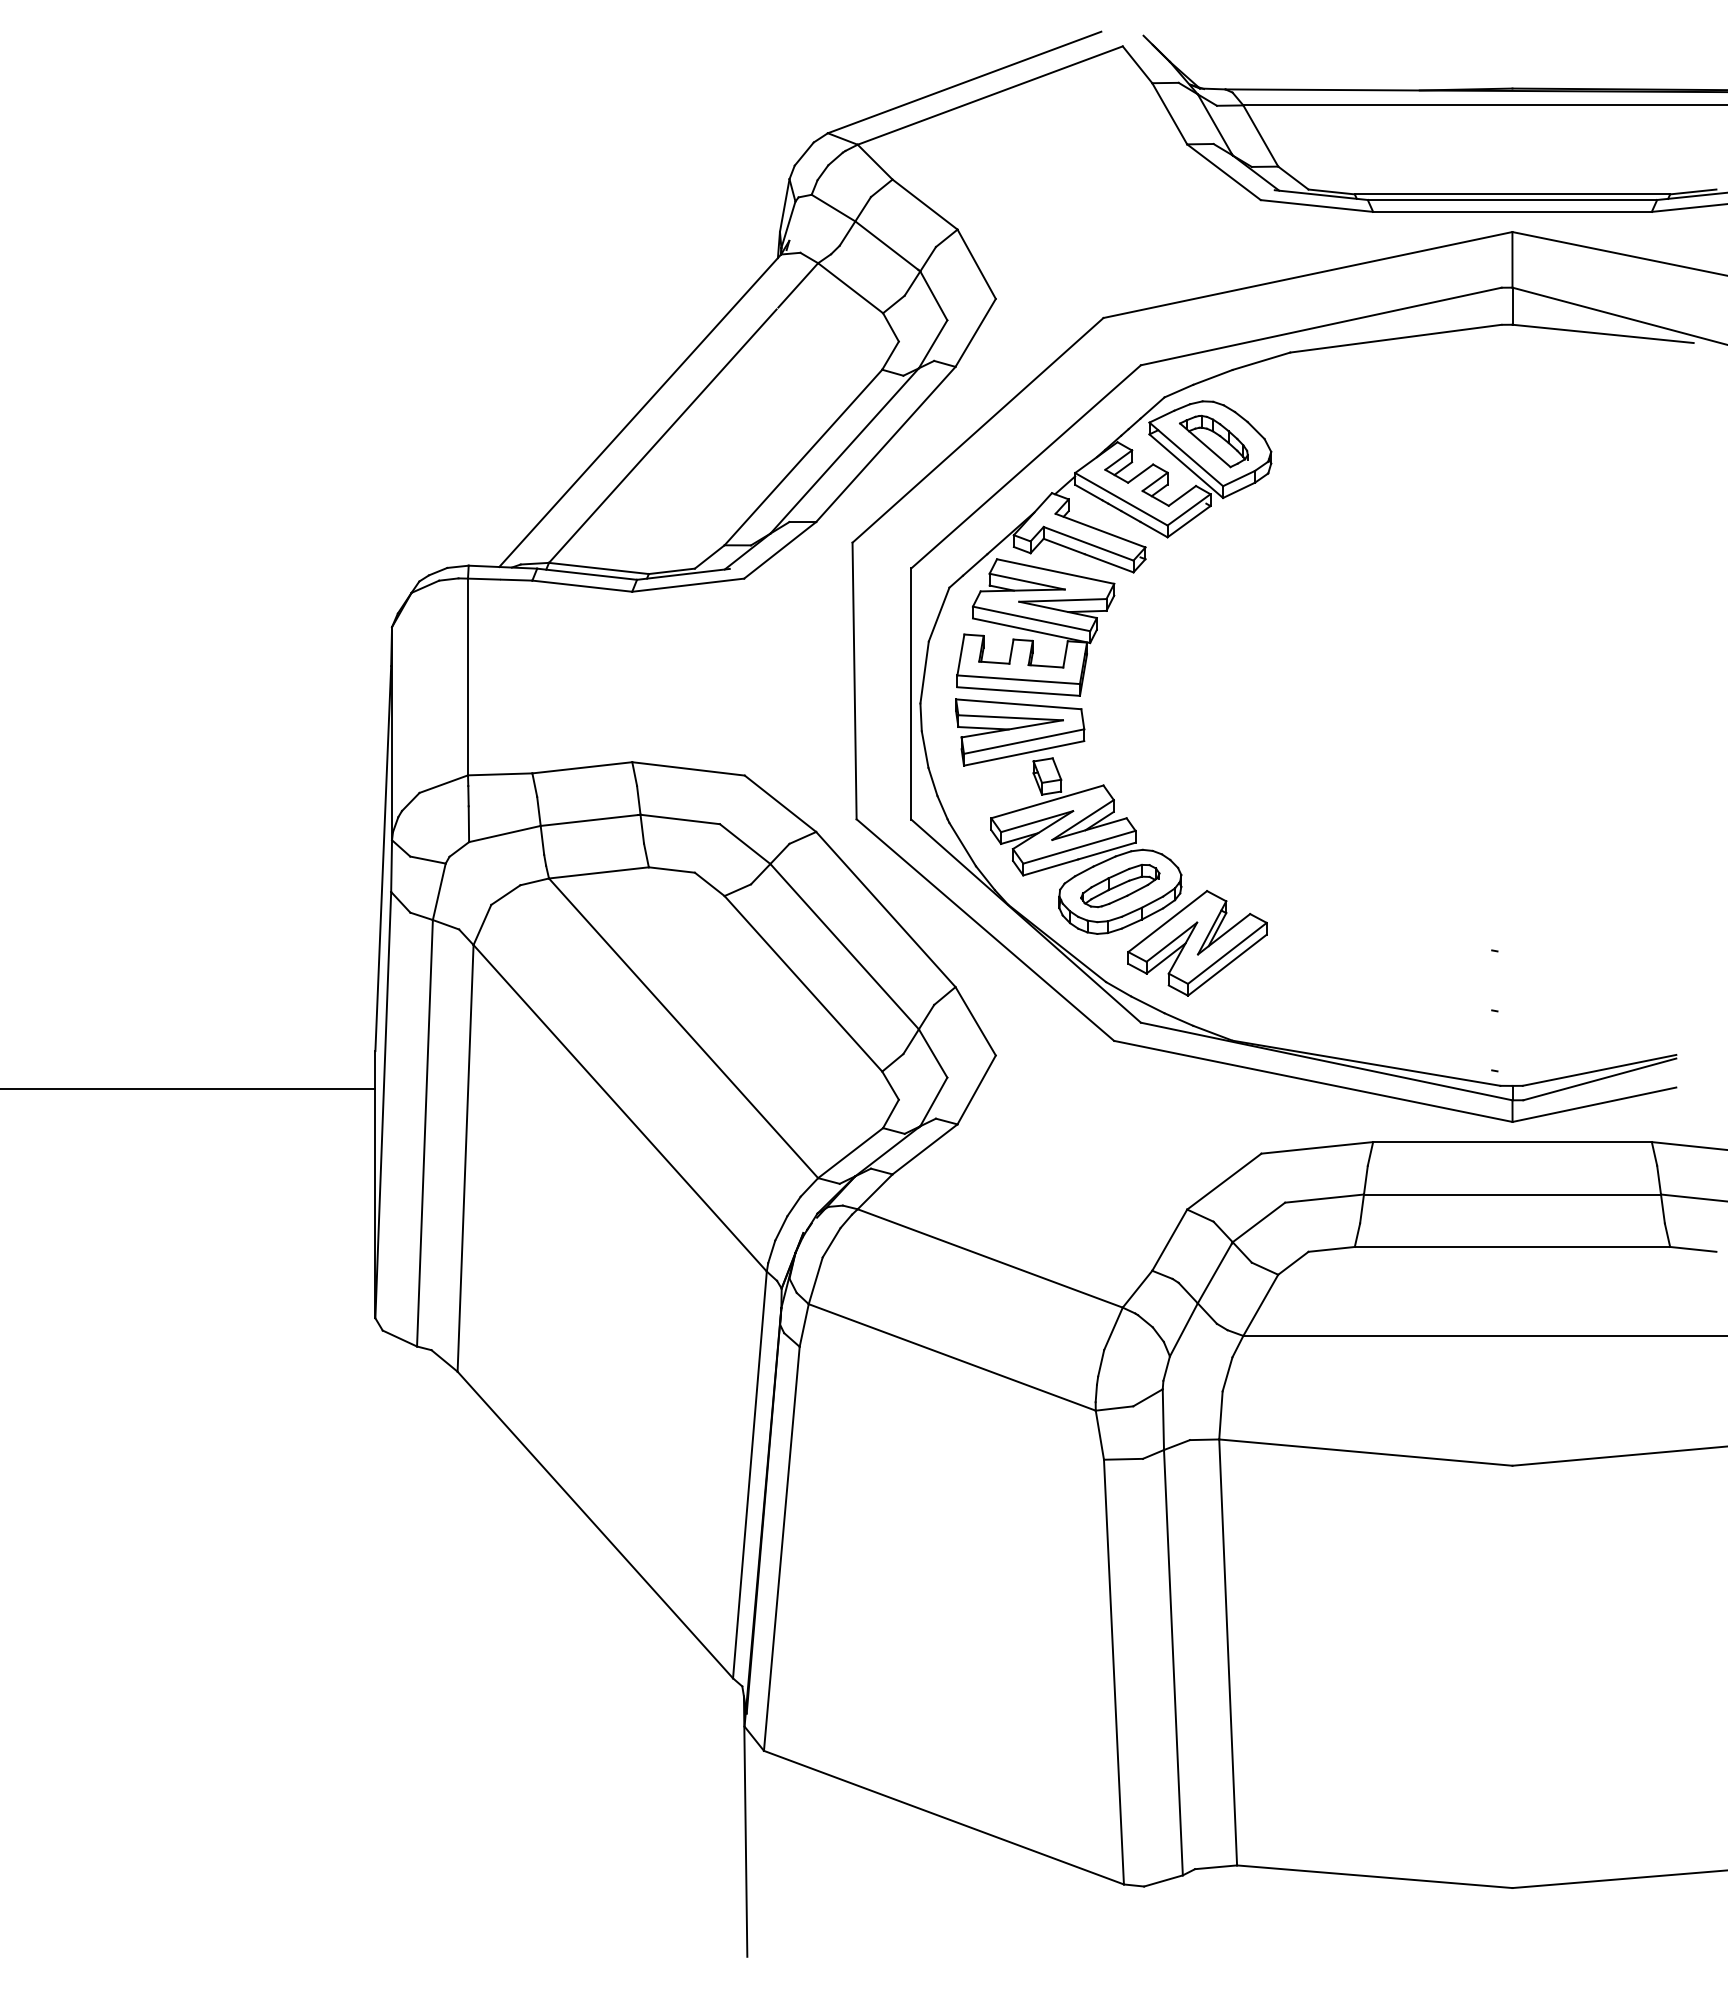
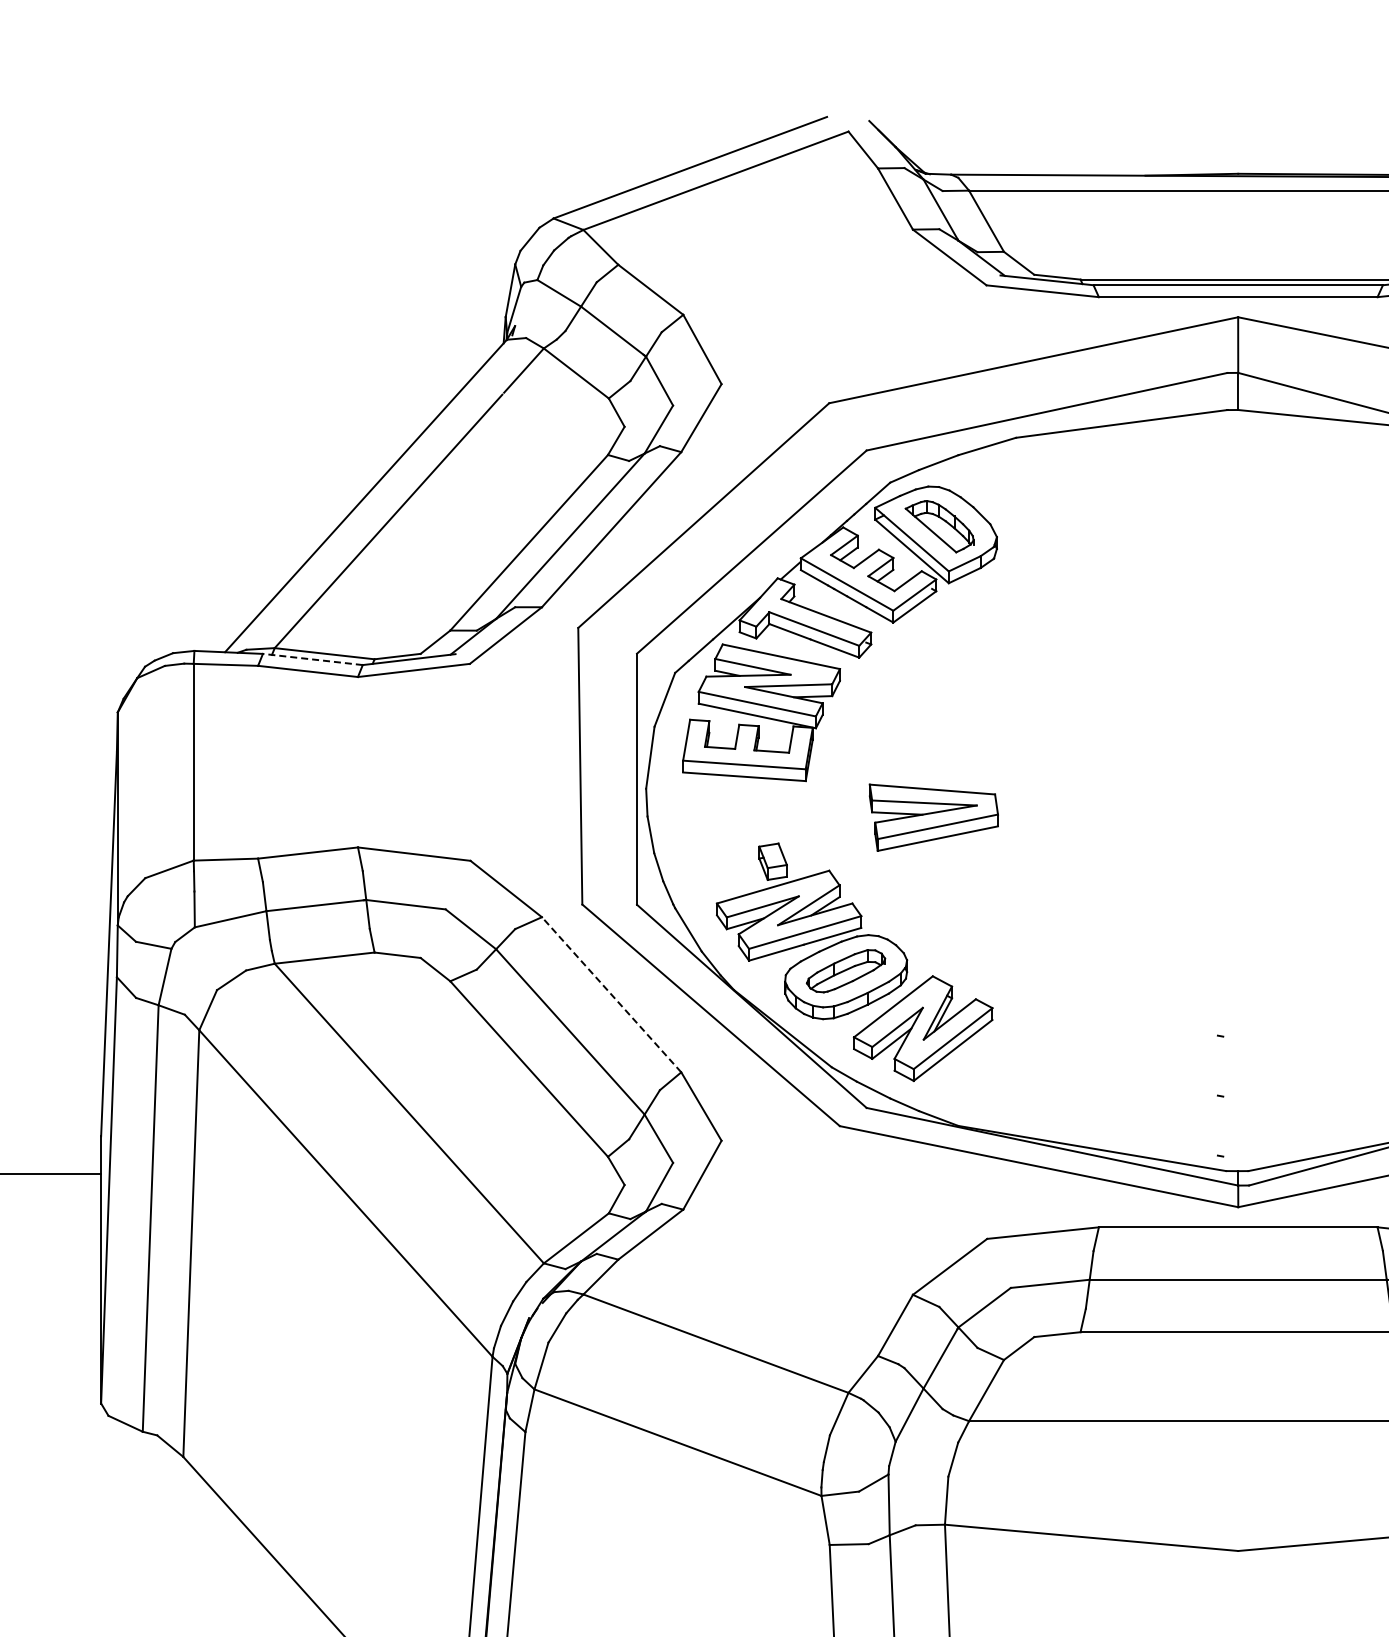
line: (586, 574) -> (312, 659), solid -> dashed
part: (1020, 732) -> (934, 817), moved
line: (885, 909) -> (611, 994), solid -> dashed

